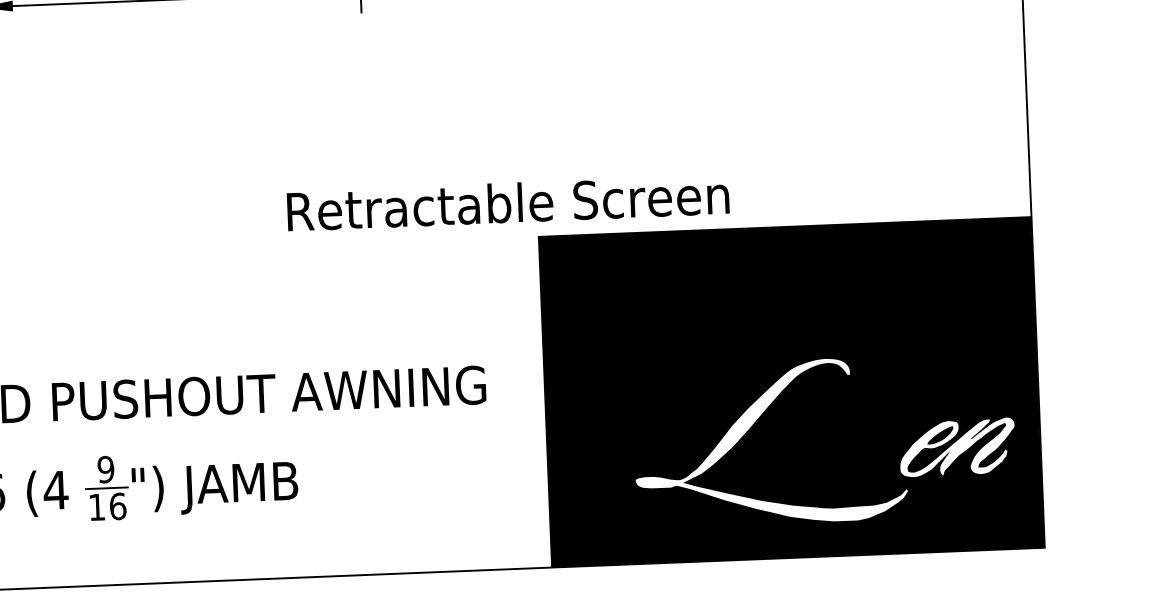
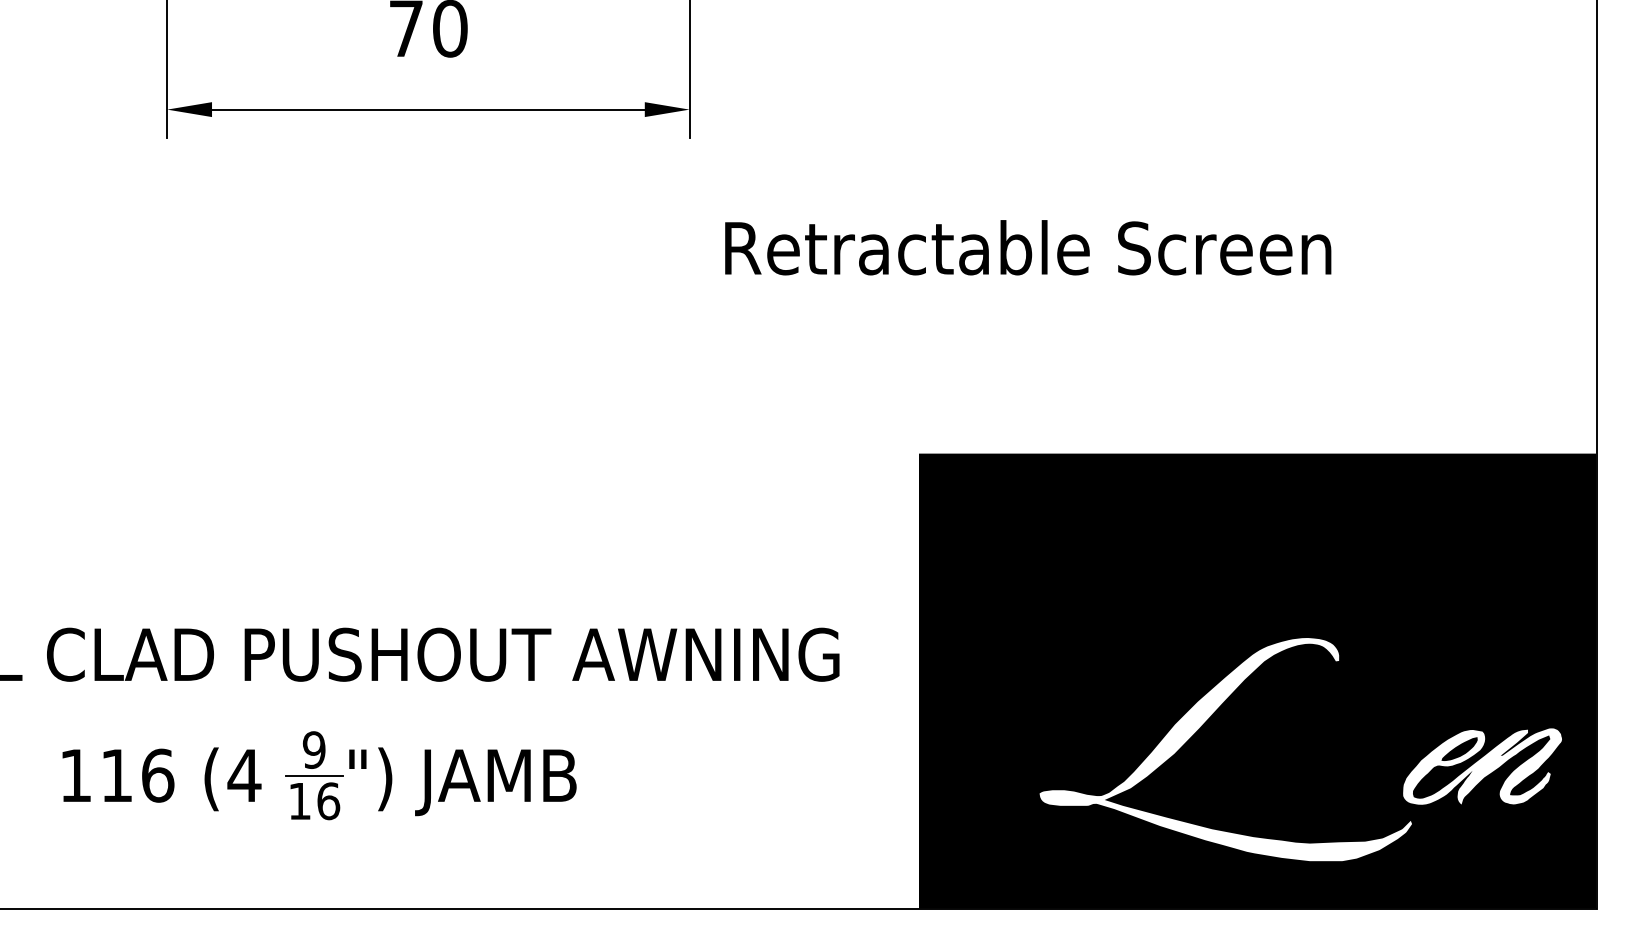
text: (508, 202) -> (1028, 247), moved

